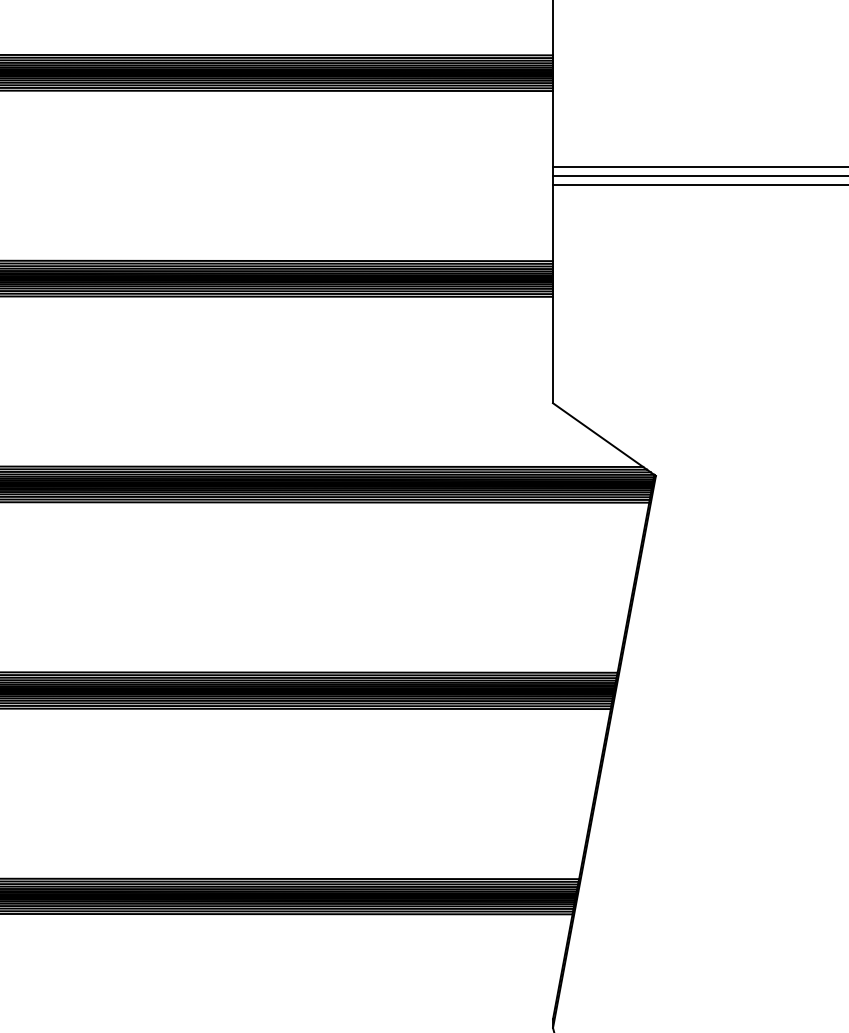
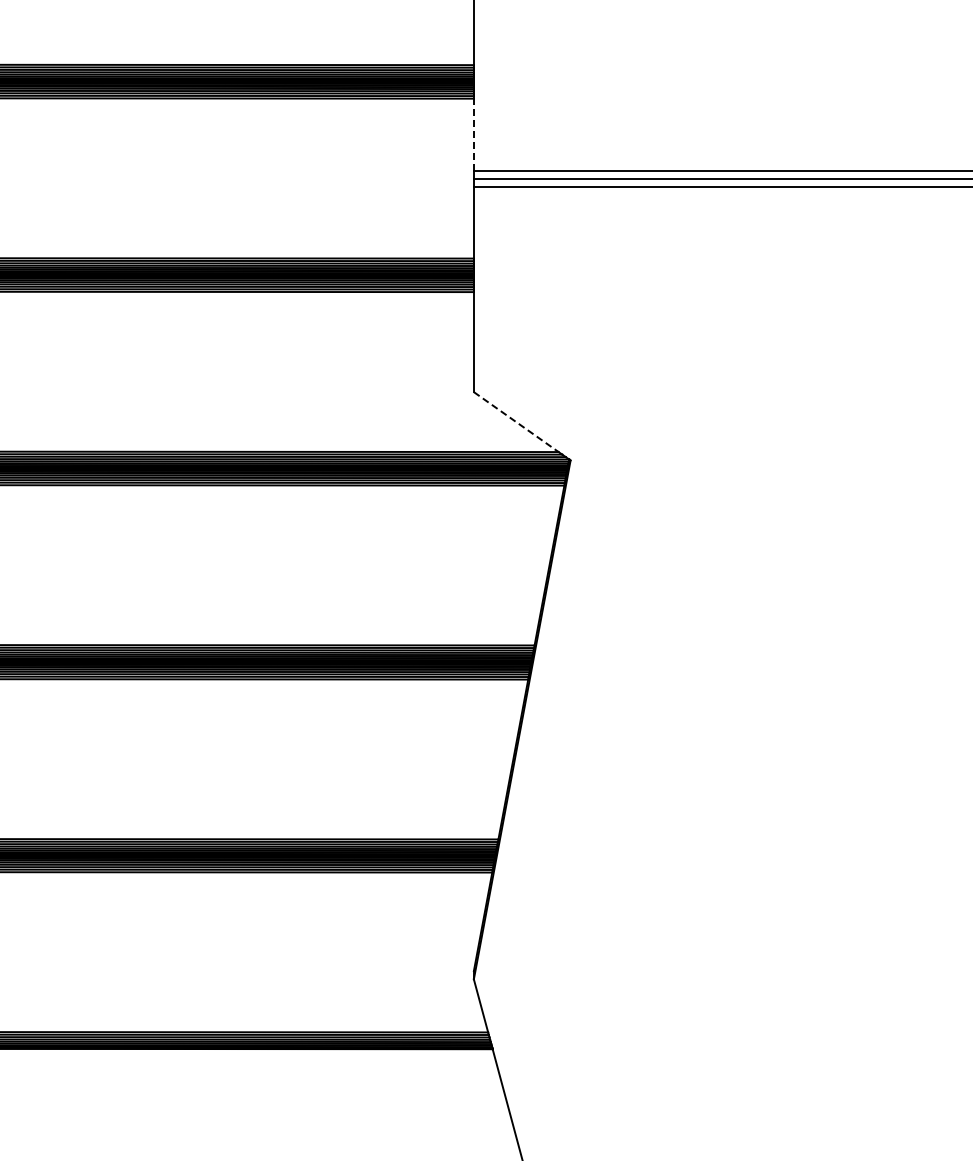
line: (552, 129) -> (473, 134), solid -> dashed
line: (598, 435) -> (516, 422), solid -> dashed

